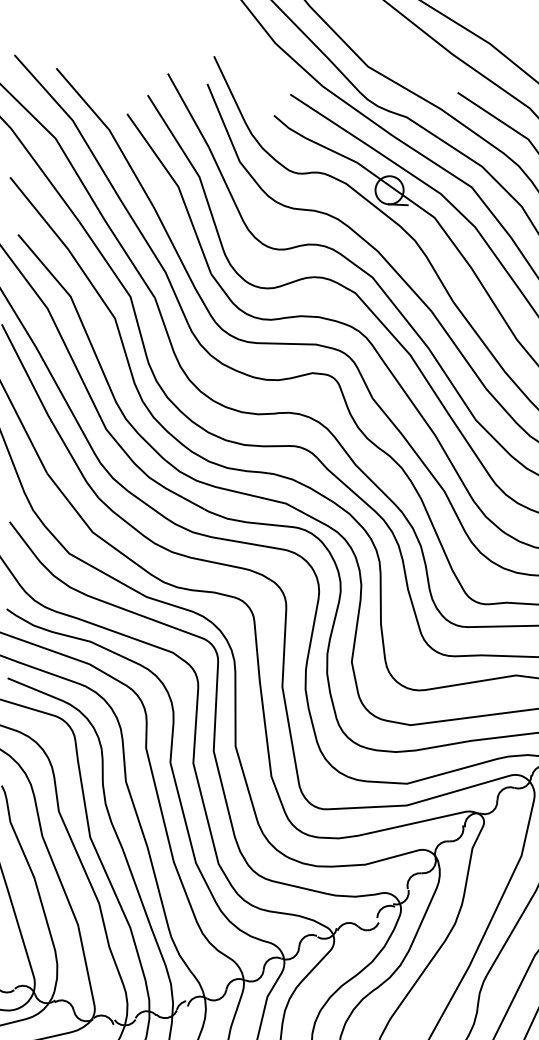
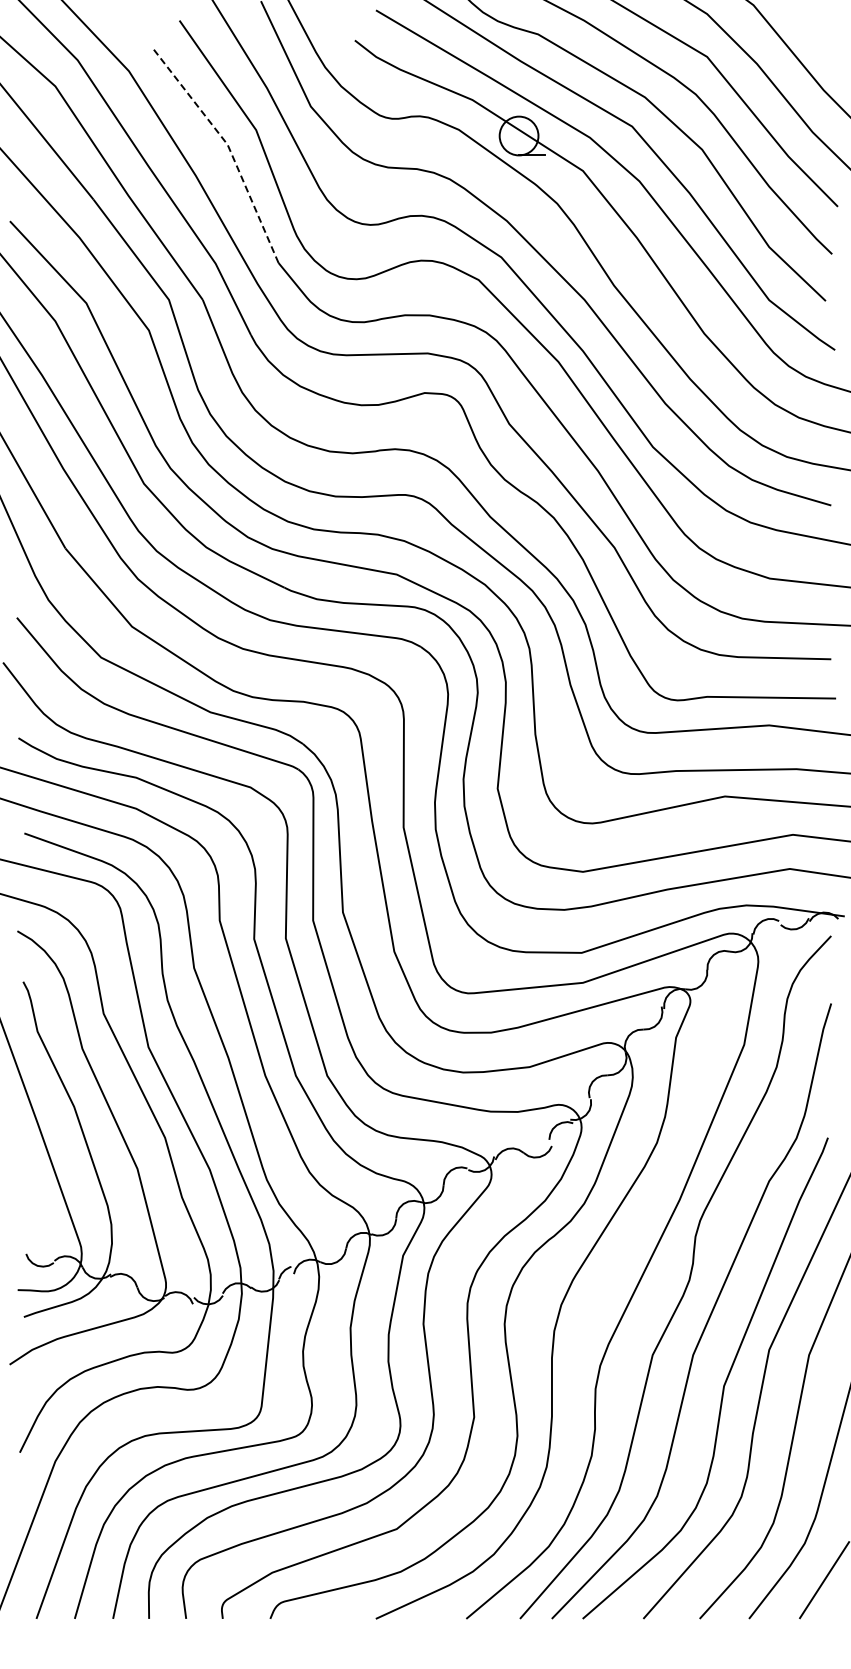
line: (178, 187) -> (228, 146), solid -> dashed

